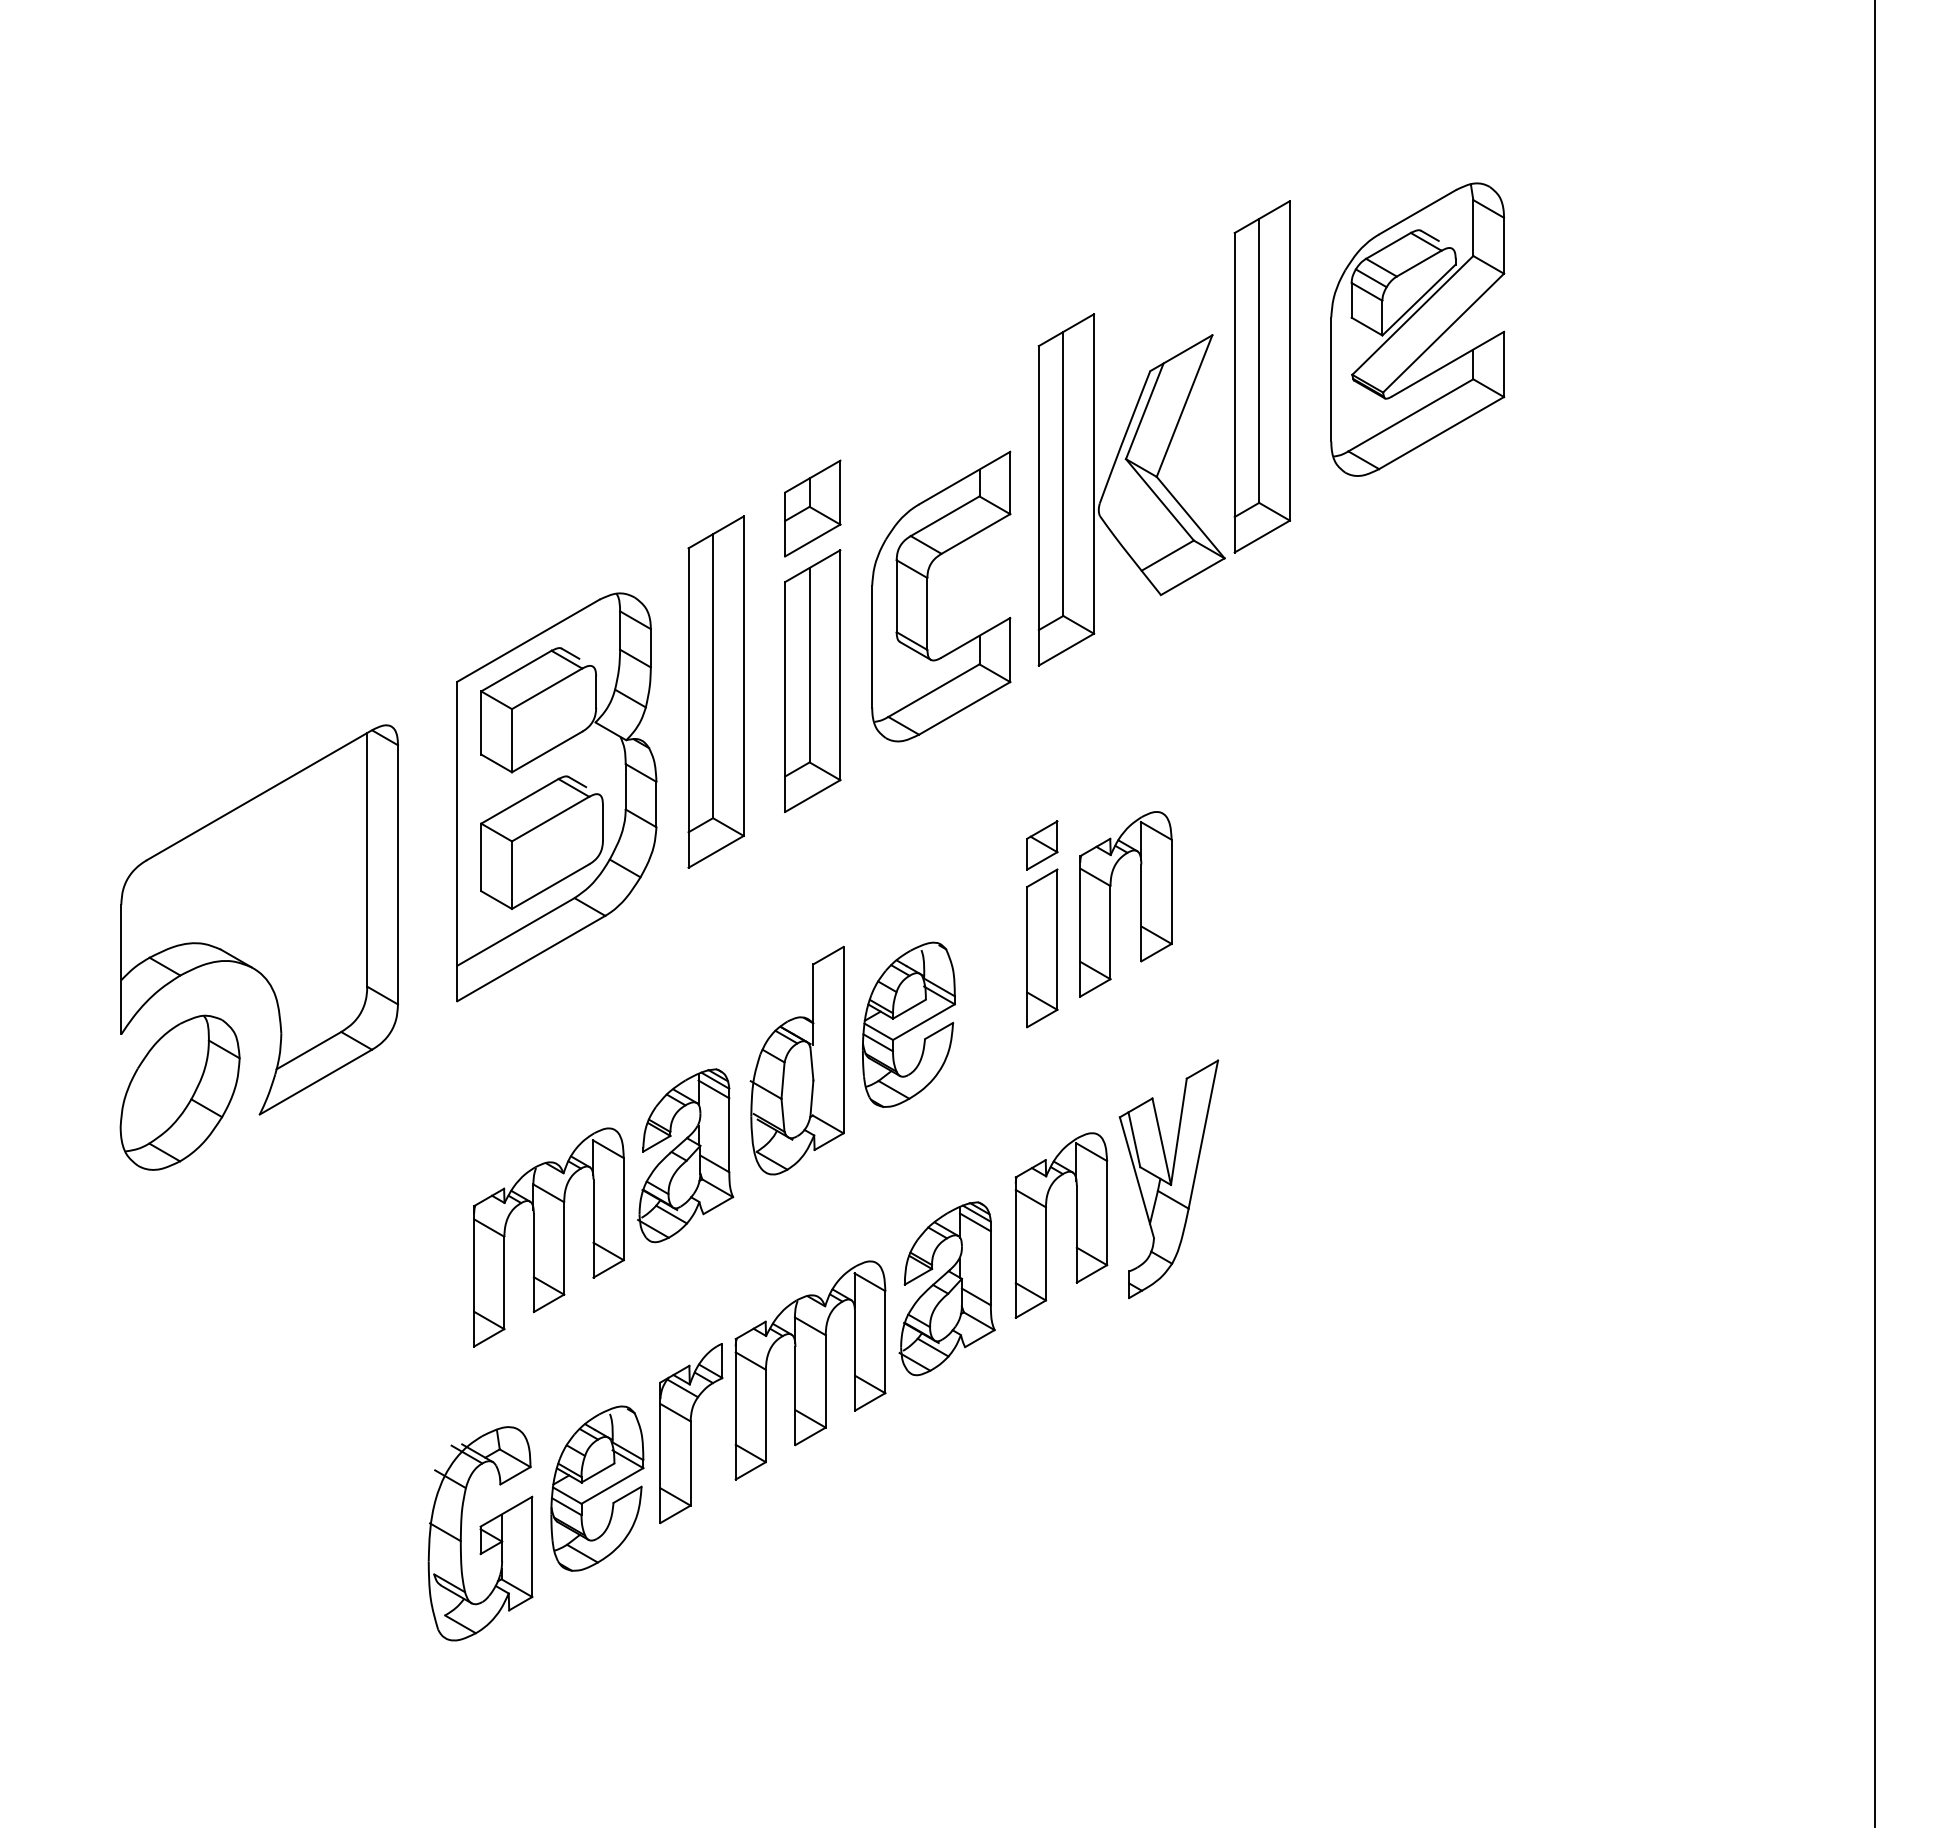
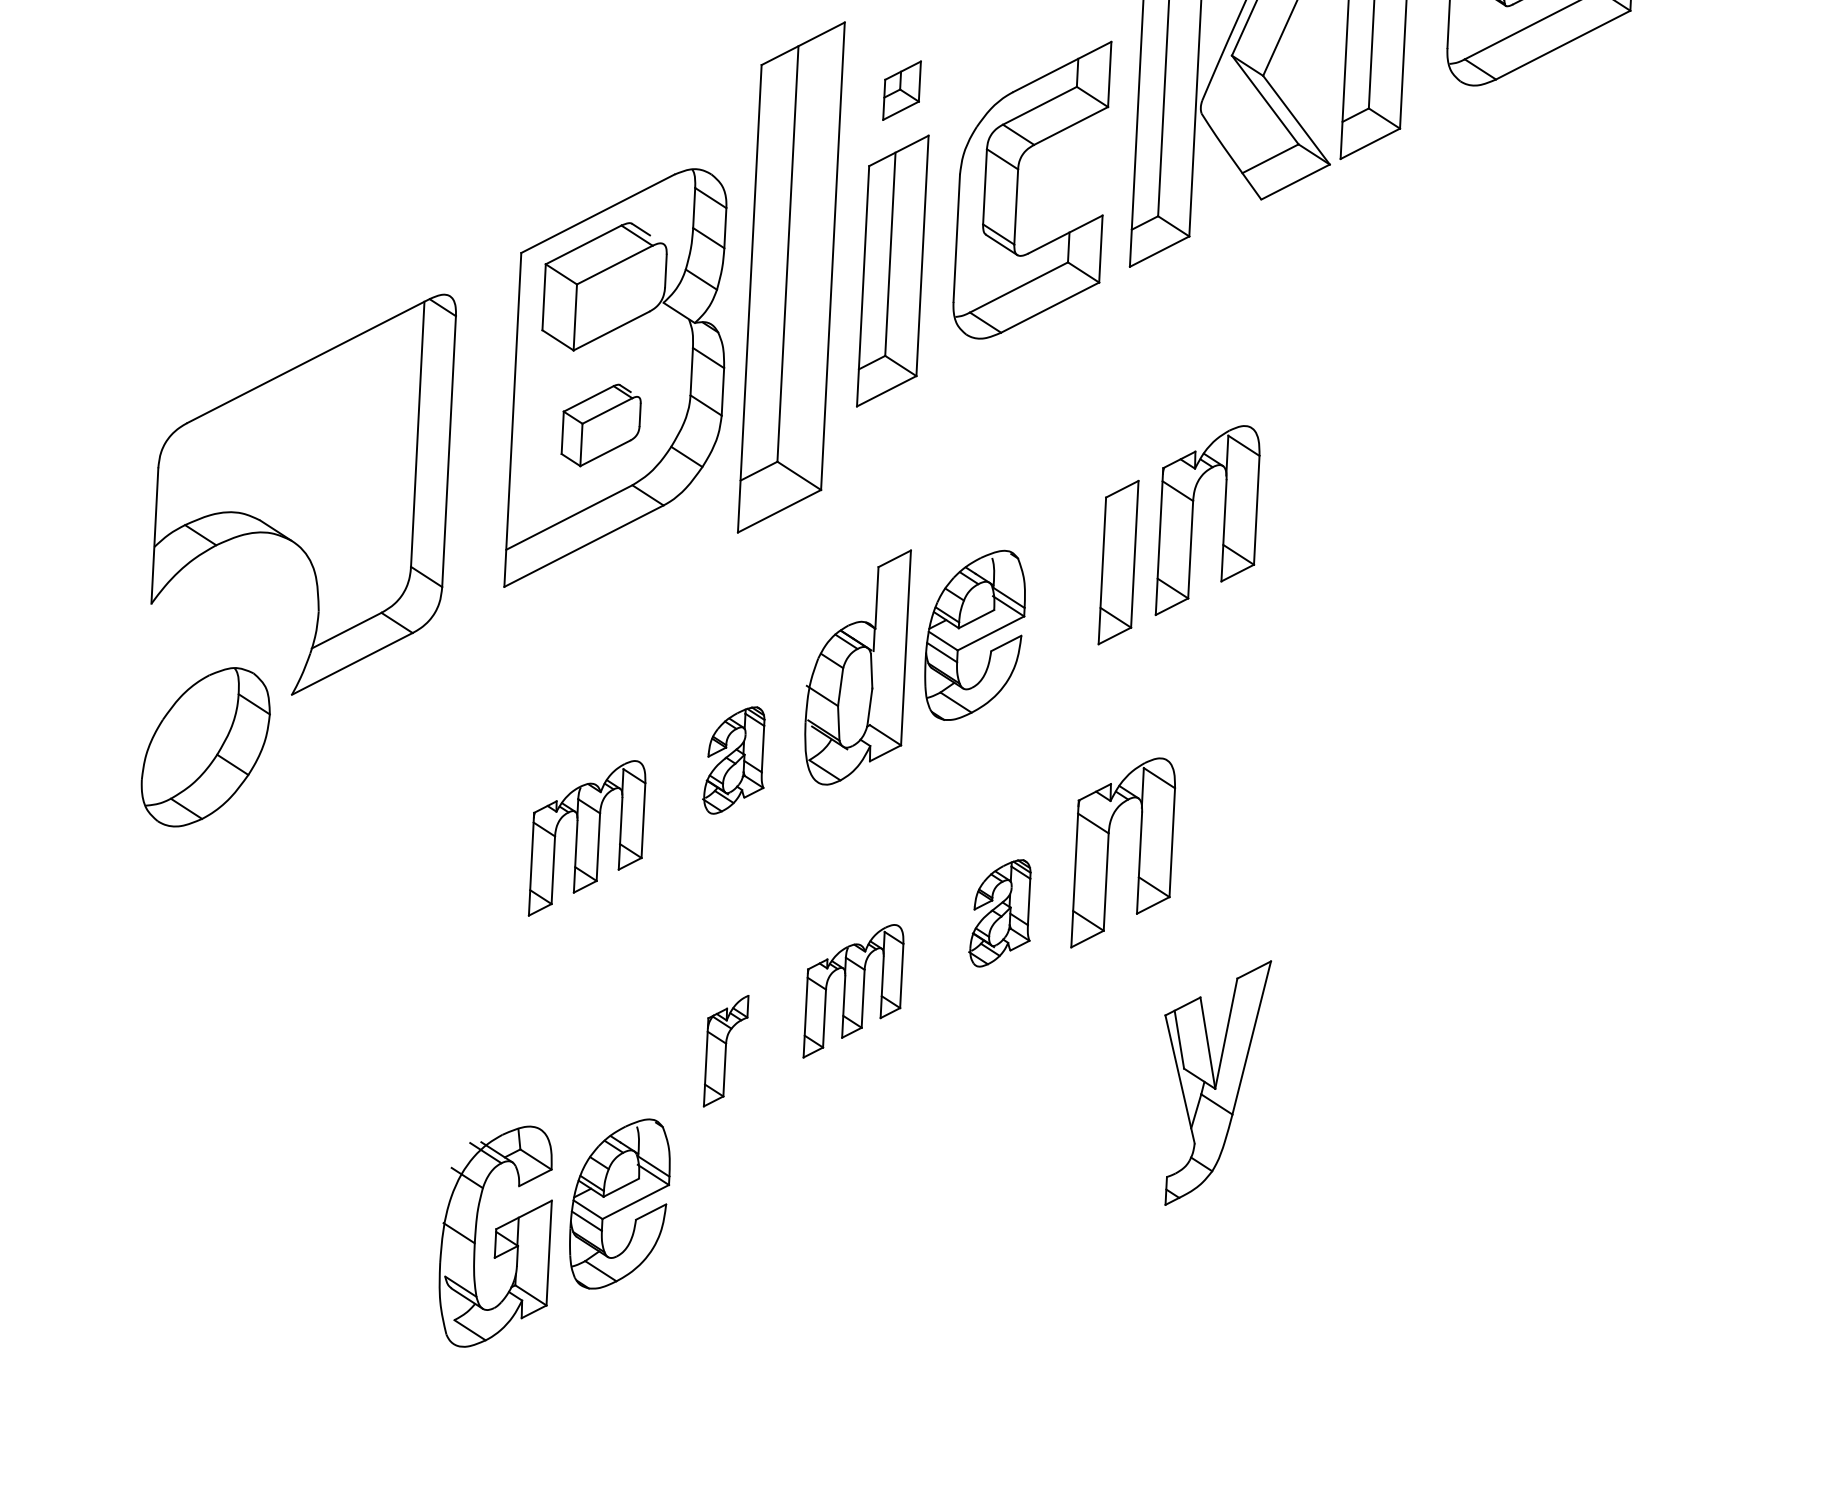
part: (812, 508) -> (901, 90), size x0.6
part: (715, 691) -> (790, 276), size x1.4
part: (541, 842) -> (600, 425), size x0.6
part: (1042, 845) -> (1124, 455), removed
part: (179, 1092) -> (205, 746), moved
part: (685, 1155) -> (734, 760), size x0.6
part: (1168, 1178) -> (1212, 1081), moved
part: (548, 1237) -> (587, 838), size x0.7
part: (946, 1288) -> (1000, 912), size x0.6
part: (810, 1370) -> (853, 991), size x0.6
part: (691, 1433) -> (726, 1051), size x0.6
part: (597, 1488) -> (620, 1203), moved
part: (480, 1533) -> (495, 1236), moved

